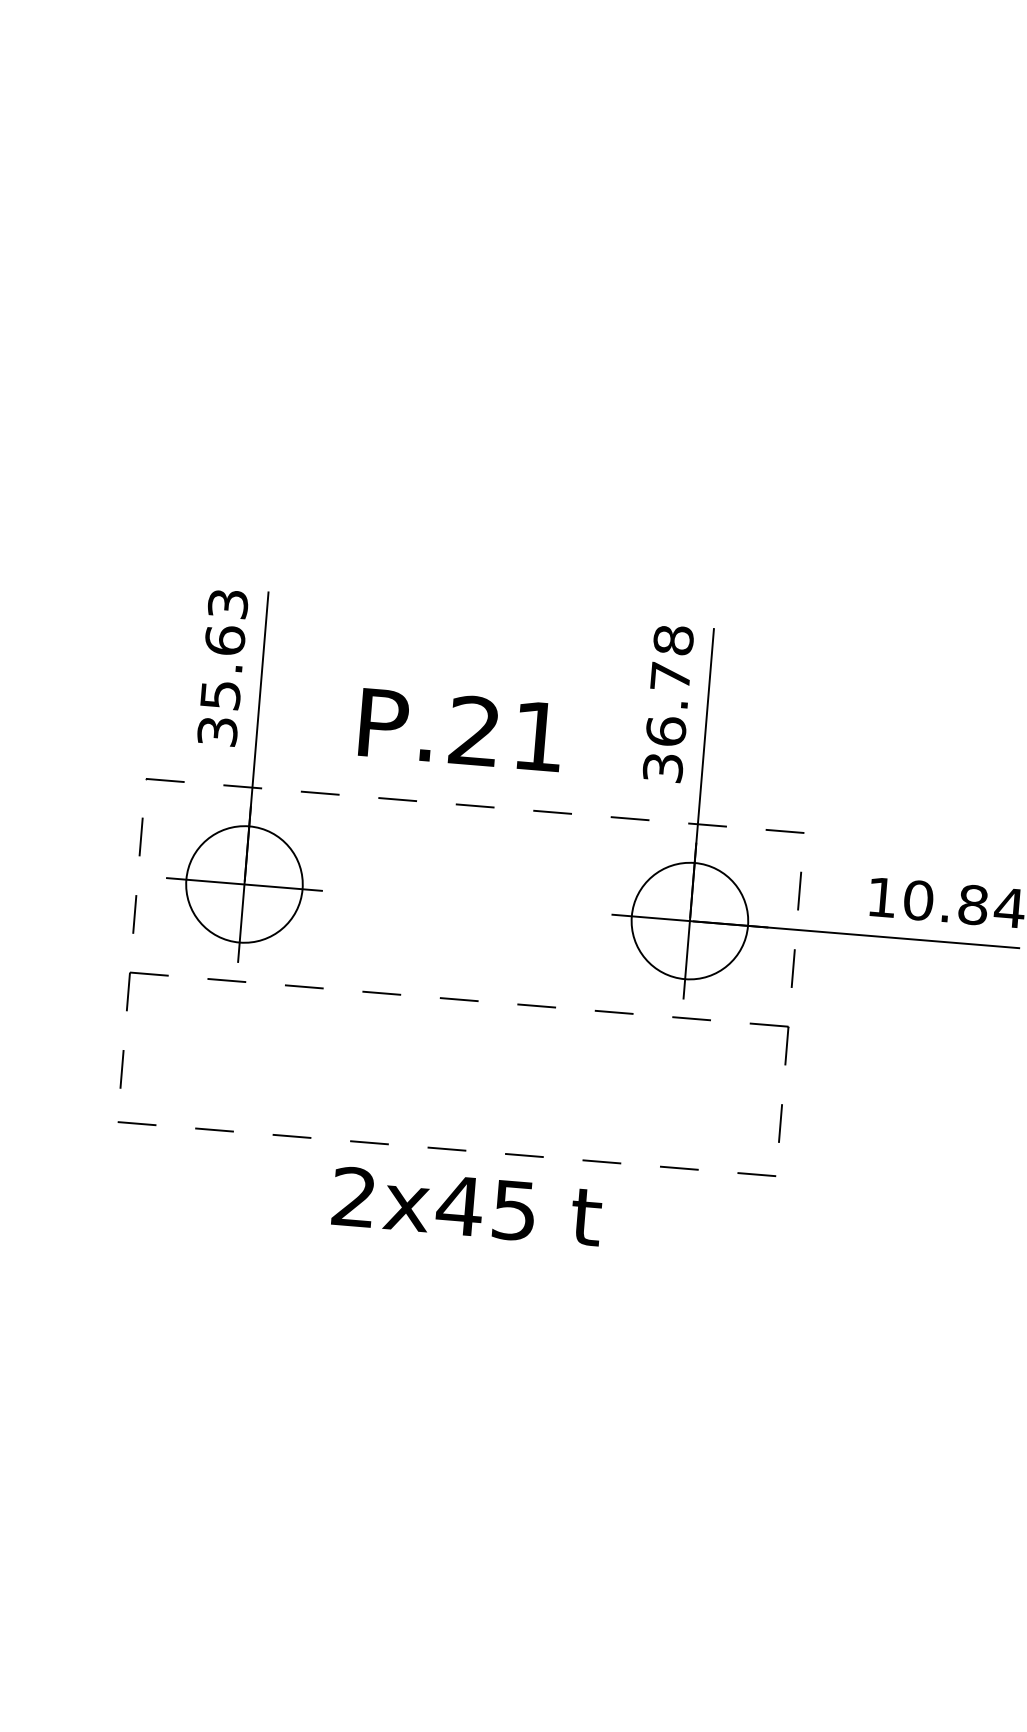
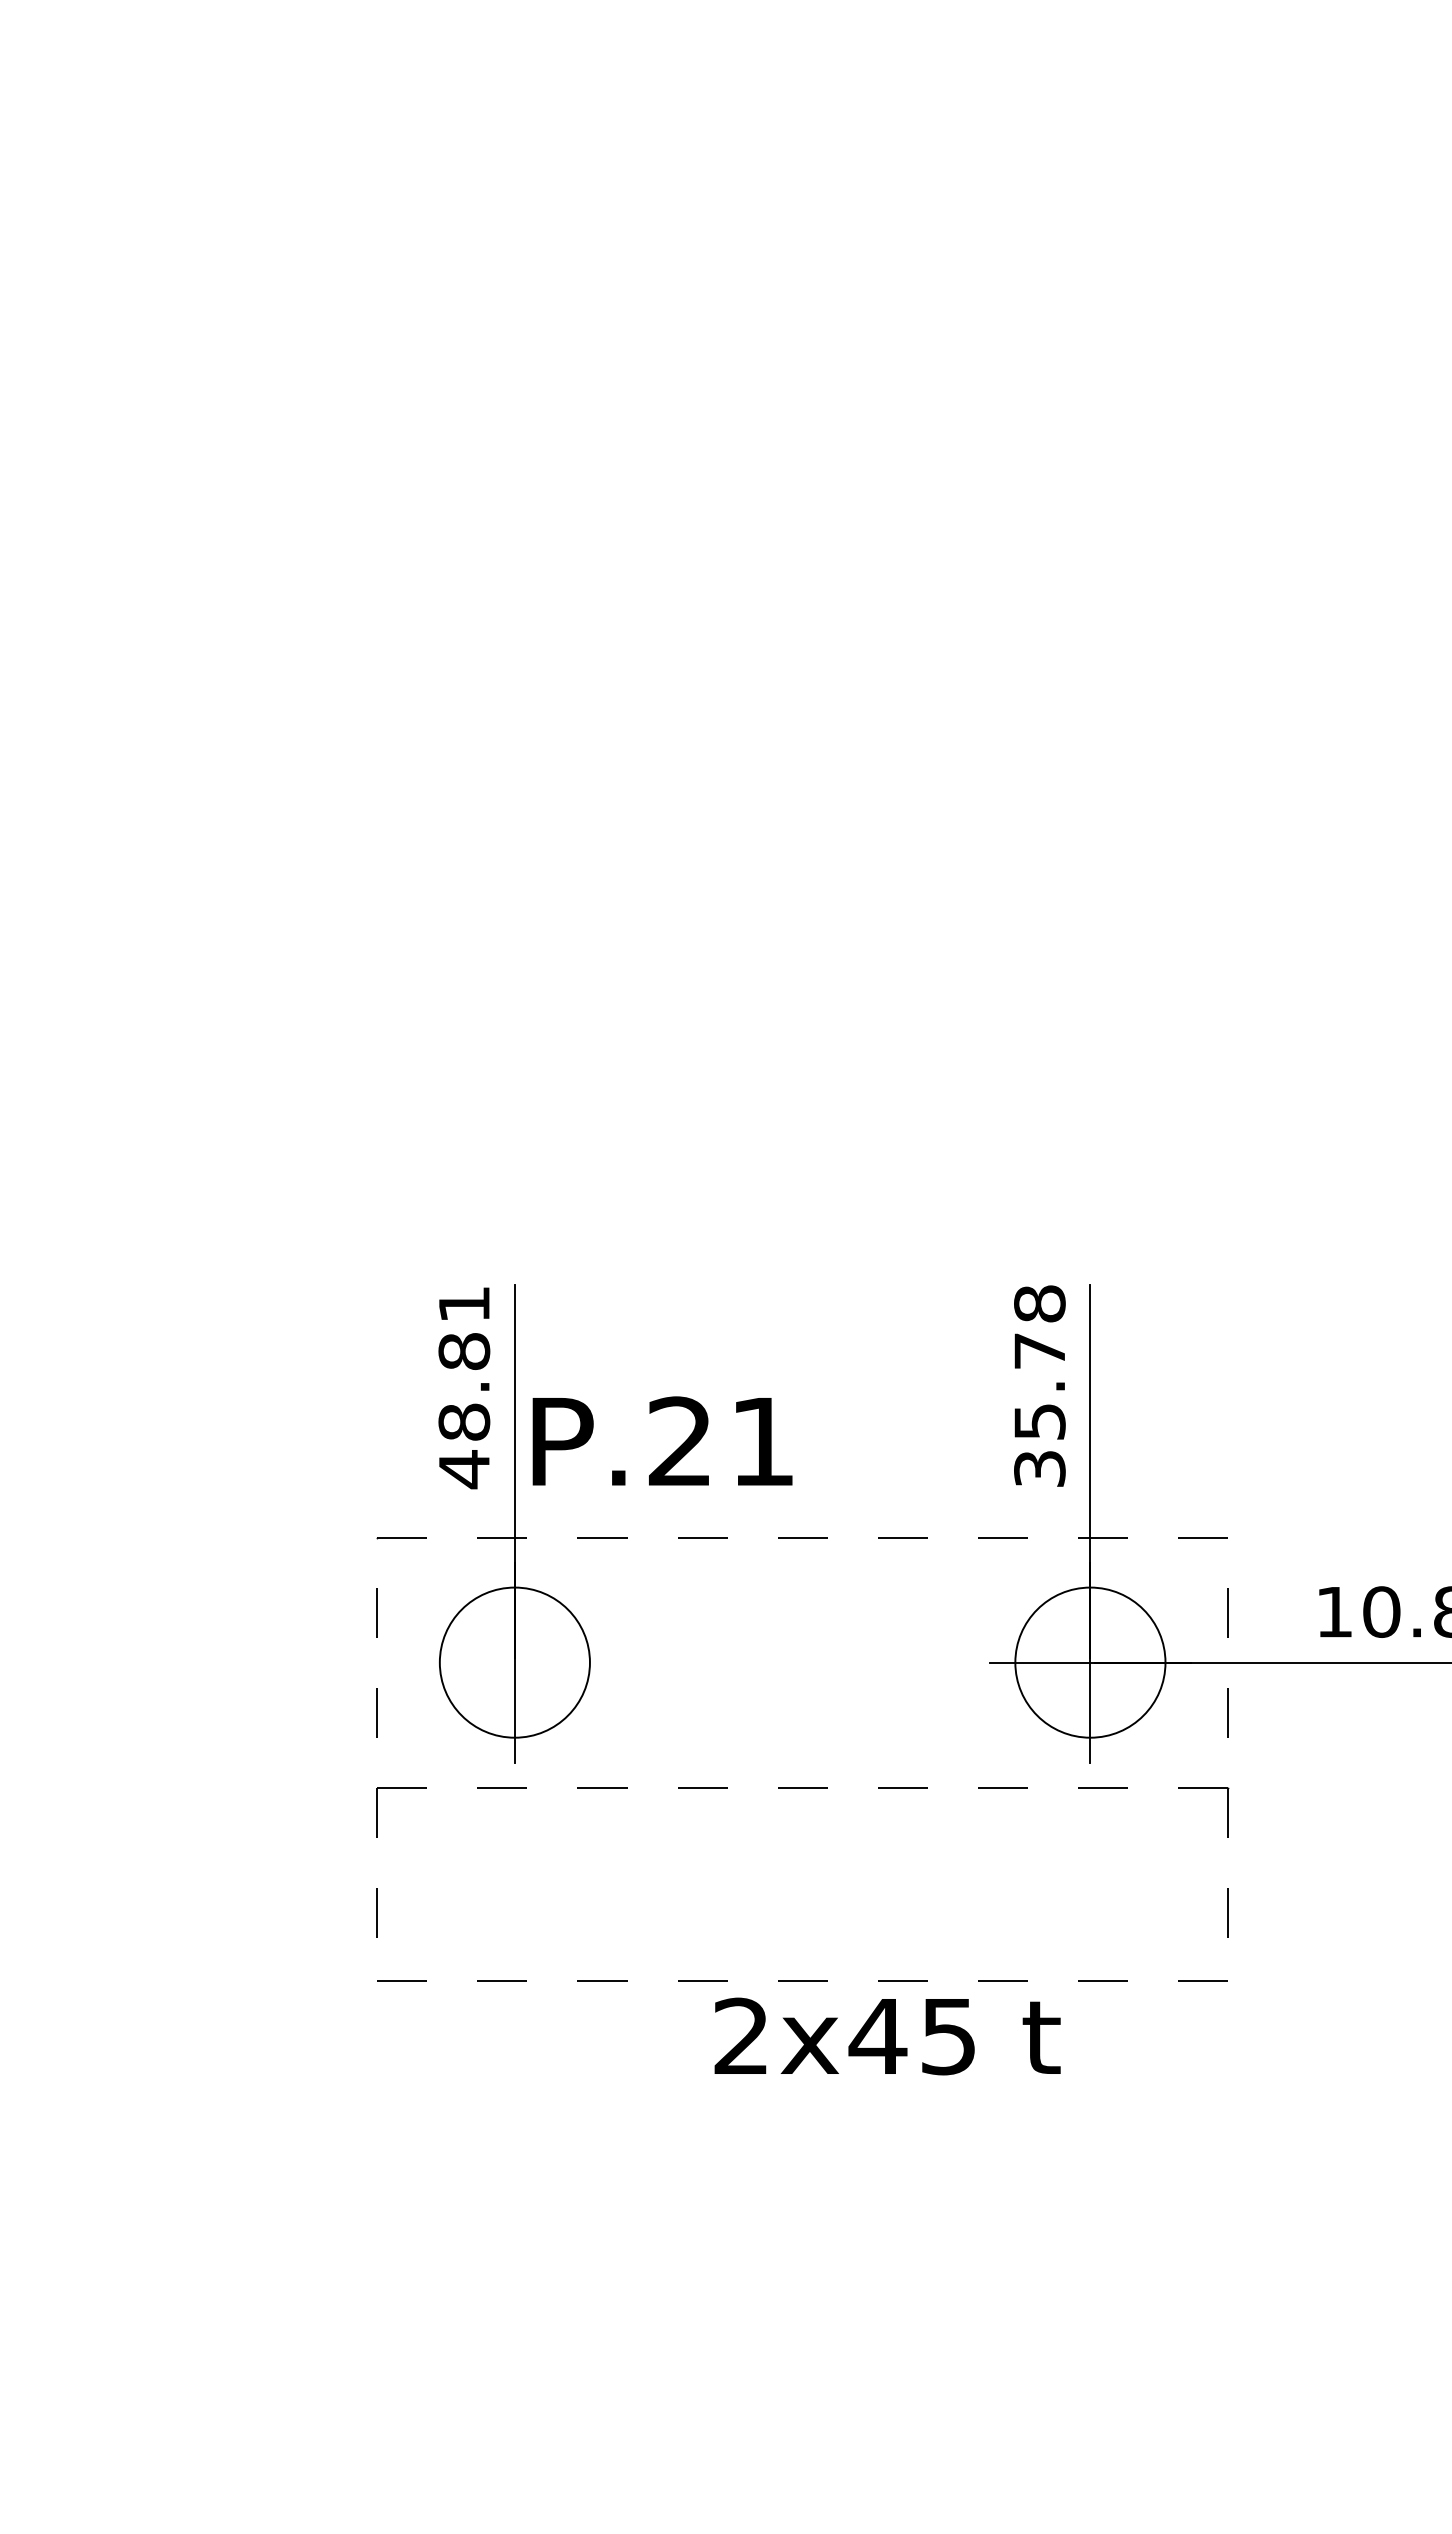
text: (222, 668) -> (464, 1387), 35.63 -> 48.81
text: (461, 729) -> (662, 1440), moved
text: (665, 731) -> (1039, 1421), 36.78 -> 35.78
line: (244, 884) -> (514, 1662), removed
text: (467, 1206) -> (887, 2036), moved

